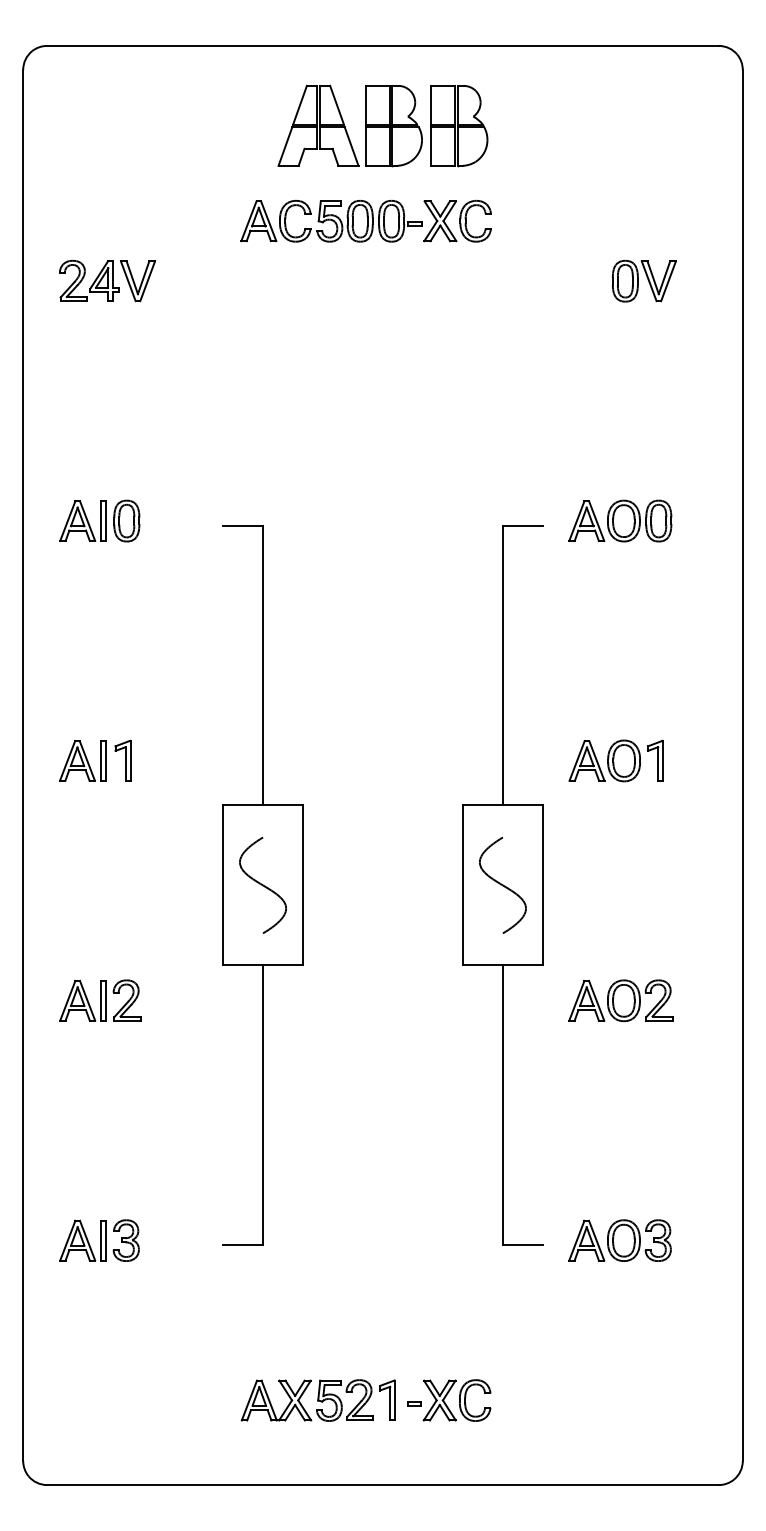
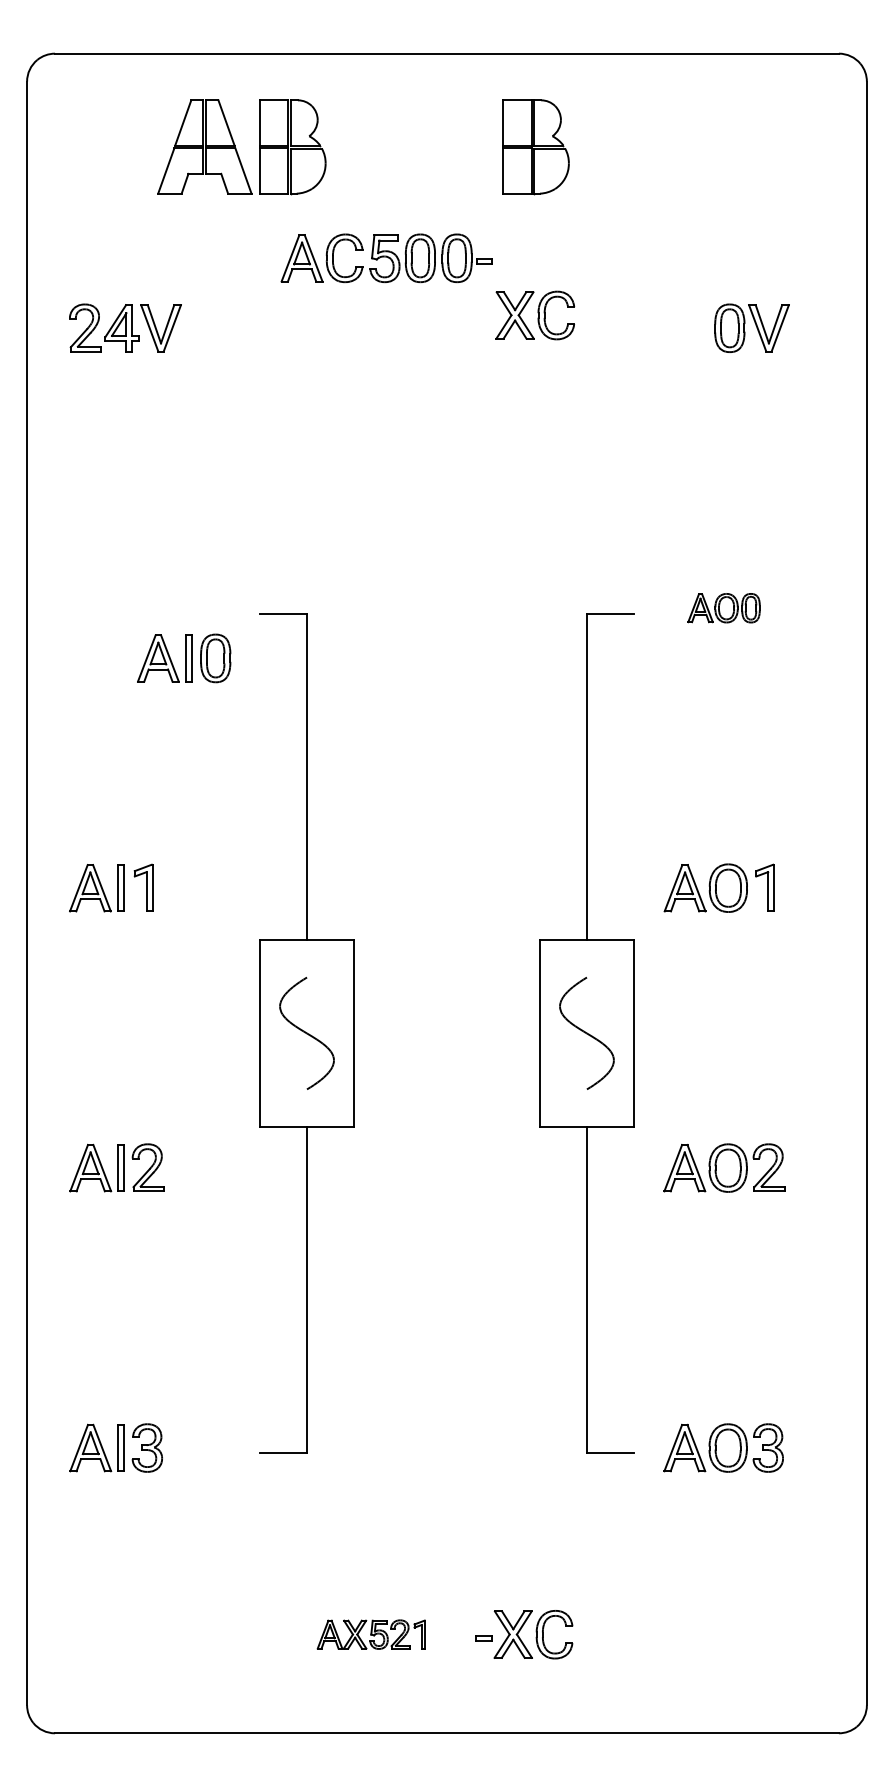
part: (349, 125) -> (241, 146), moved
part: (457, 221) -> (535, 315), moved
part: (99, 520) -> (183, 657), moved
part: (620, 520) -> (724, 607), size x0.6
part: (317, 1400) -> (370, 1634), size x0.6

